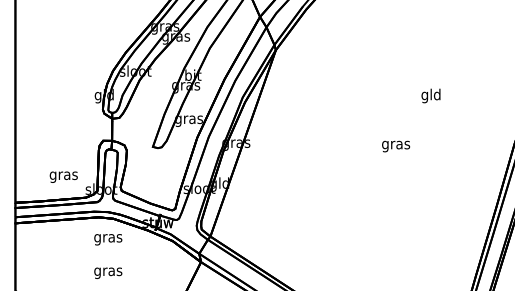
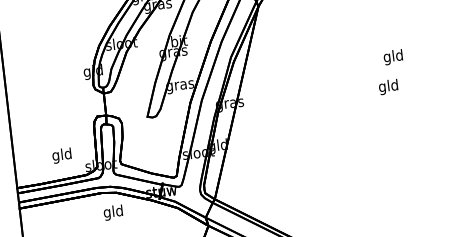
text: (430, 95) -> (392, 56), moved
text: (396, 144) -> (389, 86), gras -> gld
text: (63, 175) -> (61, 155), gras -> gld
text: (108, 238) -> (113, 212), gras -> gld

